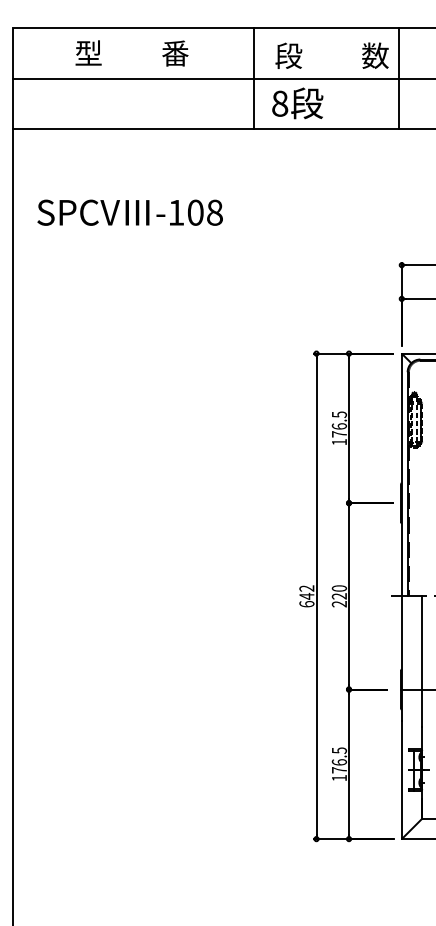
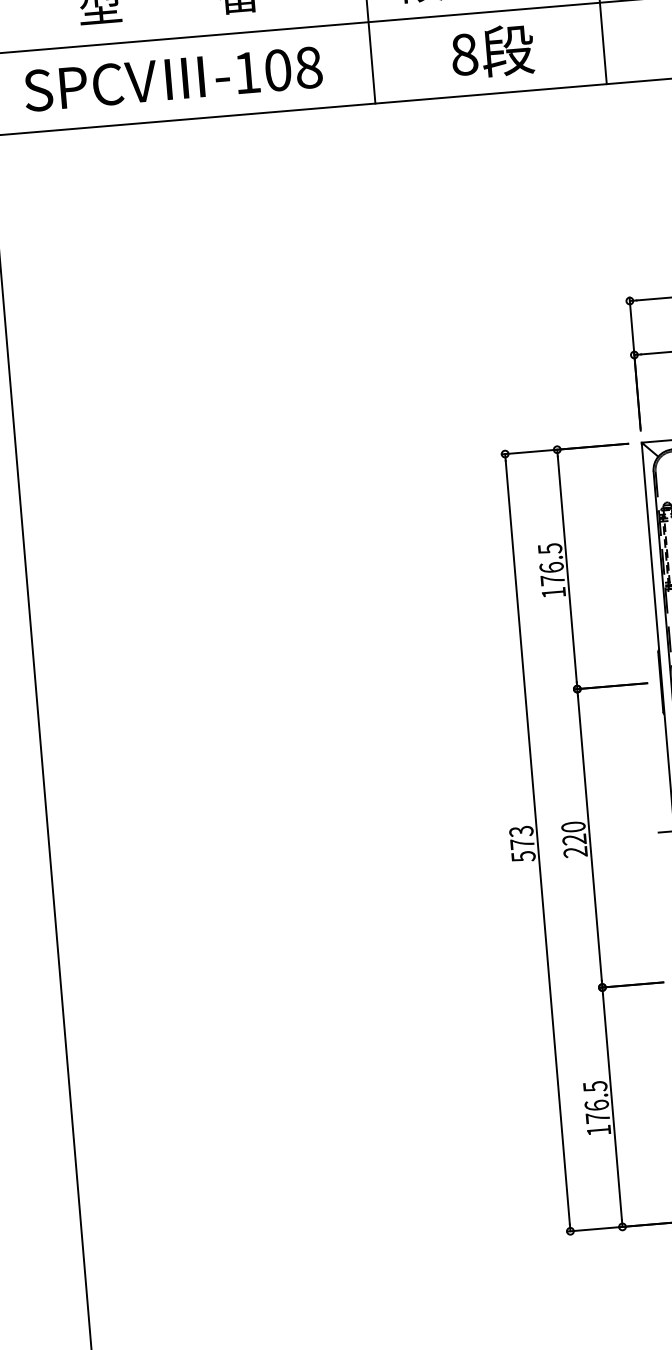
text: (297, 103) -> (492, 51), moved
text: (129, 212) -> (172, 78), moved
text: (306, 596) -> (521, 844), 642 -> 573

